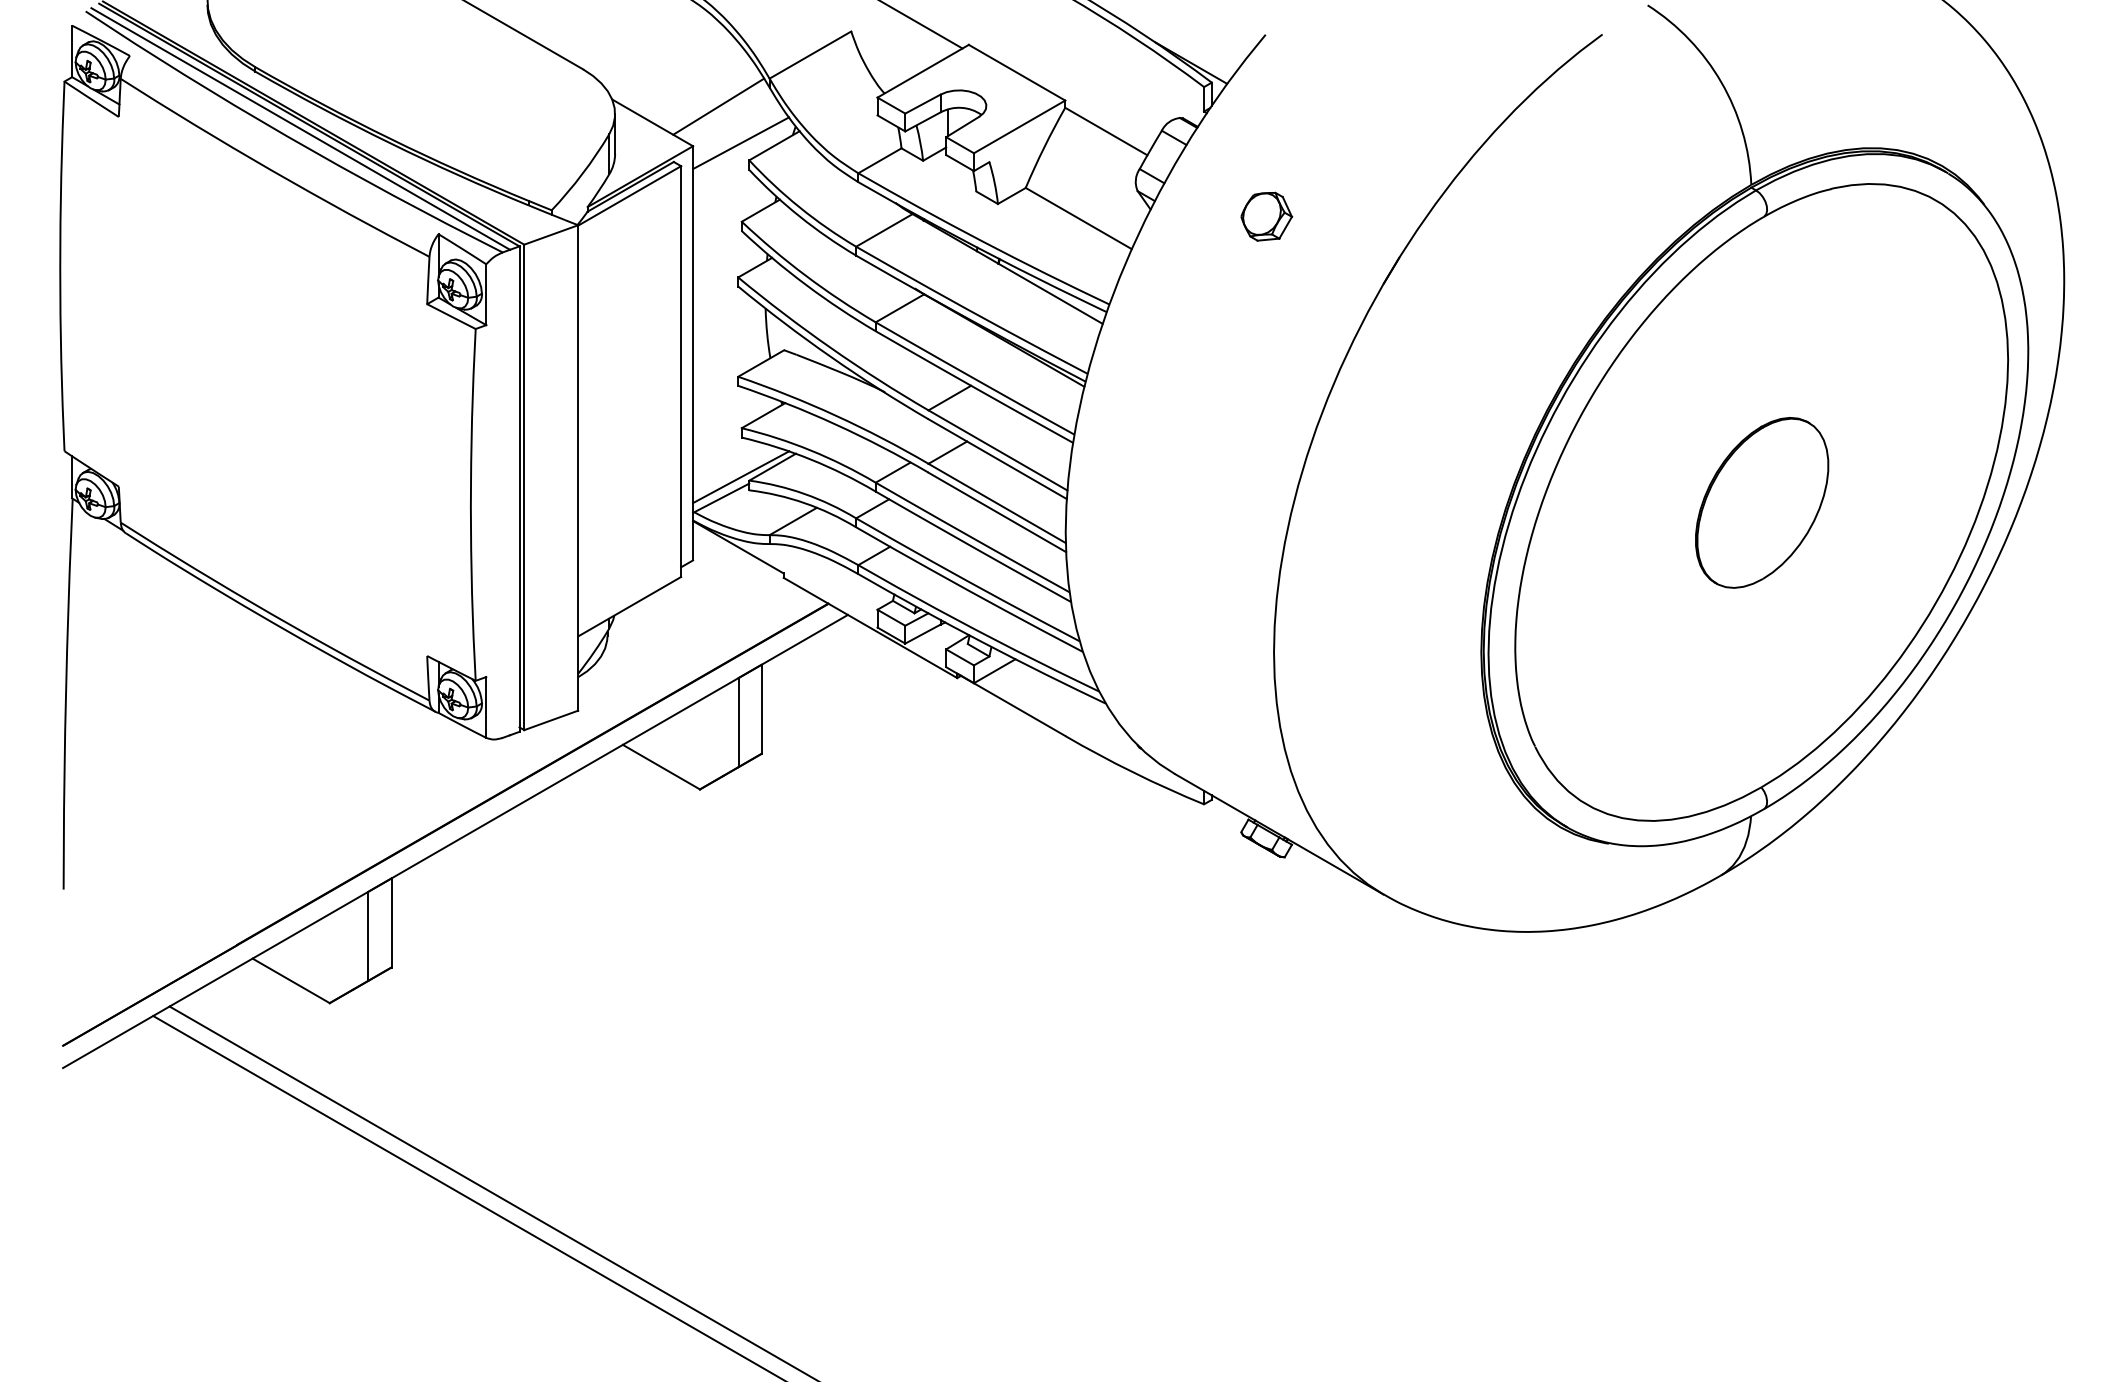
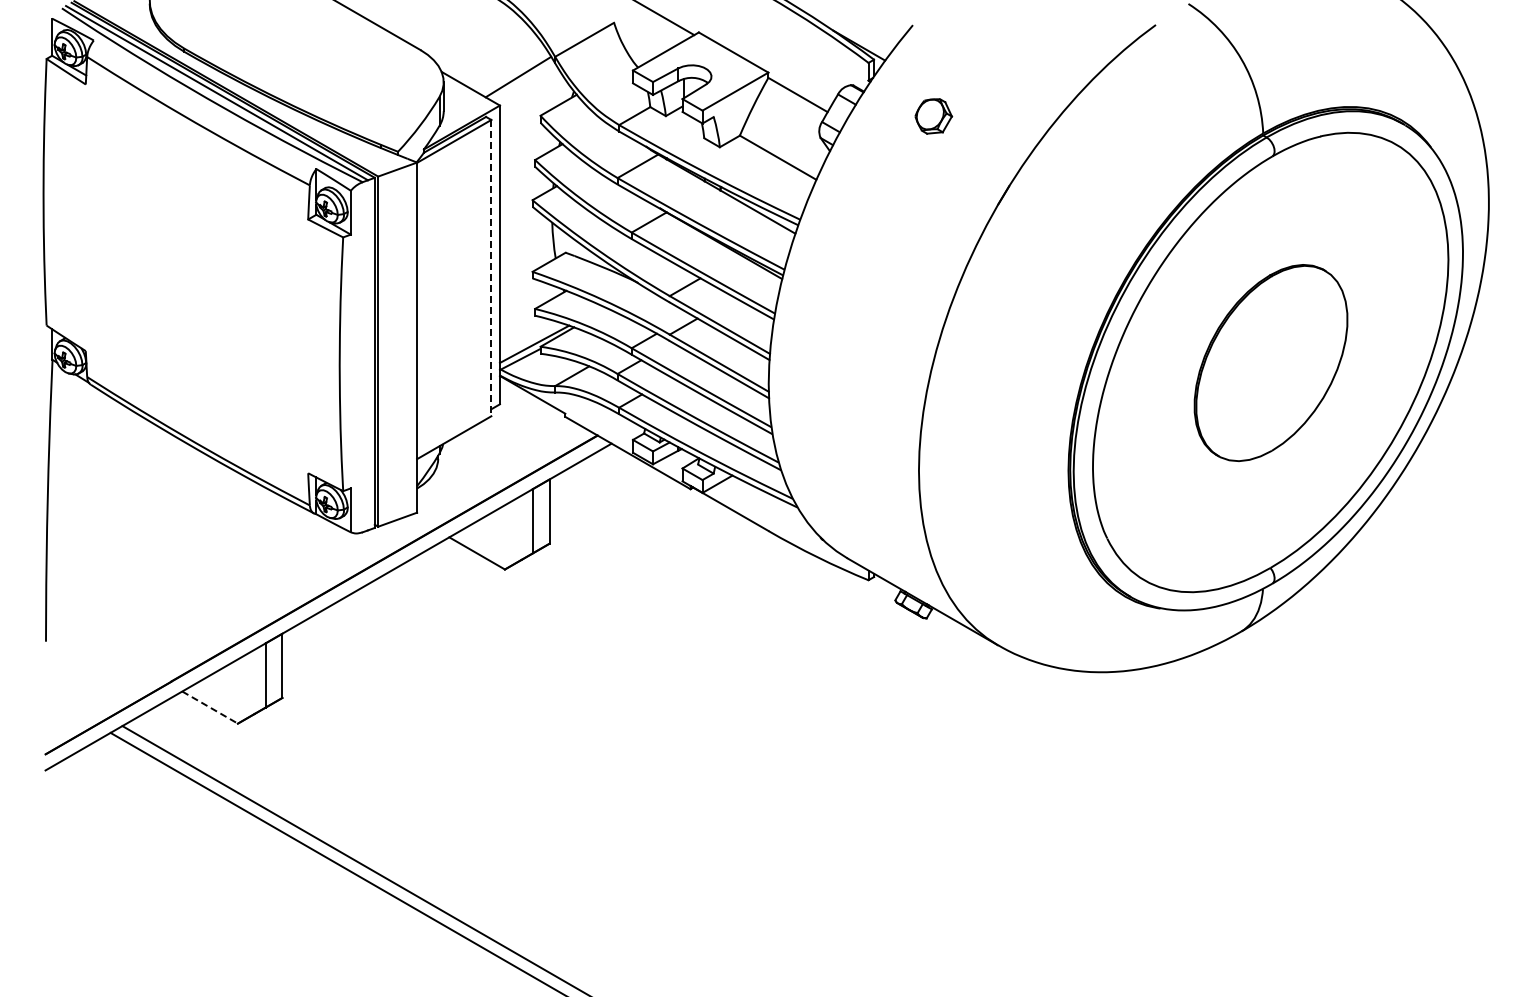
line: (740, 143) -> (534, 103), removed
part: (1266, 216) -> (933, 116), moved
line: (681, 372) -> (491, 268), solid -> dashed
part: (1761, 502) -> (1270, 362), size x1.6
line: (291, 980) -> (210, 707), solid -> dashed

